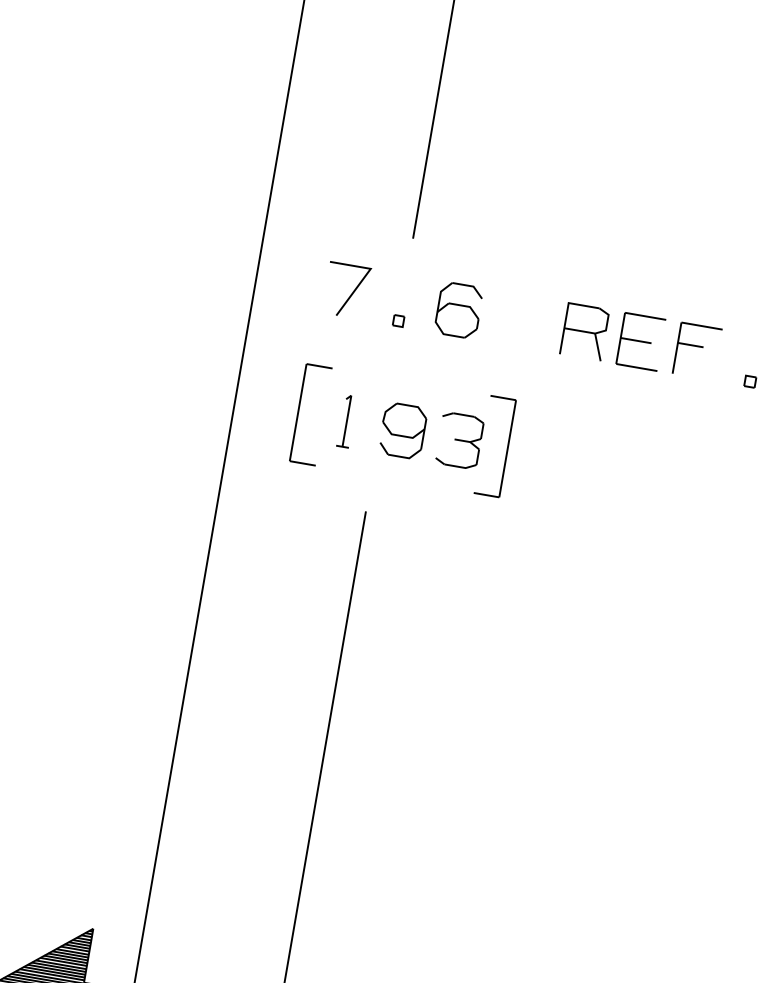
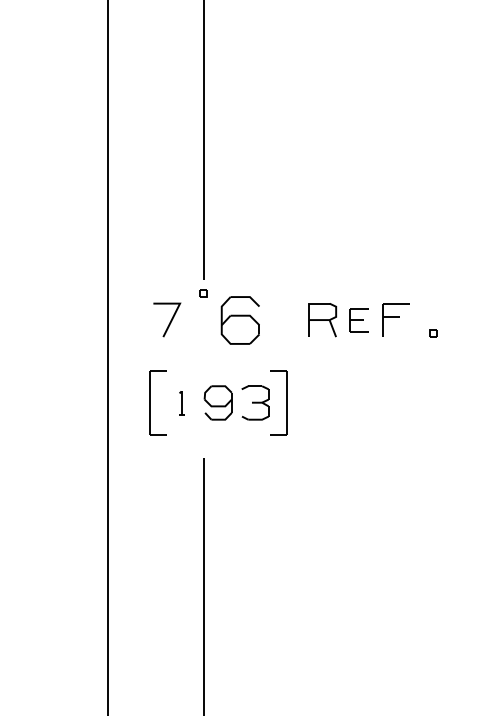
part: (459, 309) -> (240, 319), size x1.4
part: (398, 320) -> (203, 293), moved
part: (639, 341) -> (358, 320), size x0.7
part: (346, 421) -> (181, 403), size x0.7

